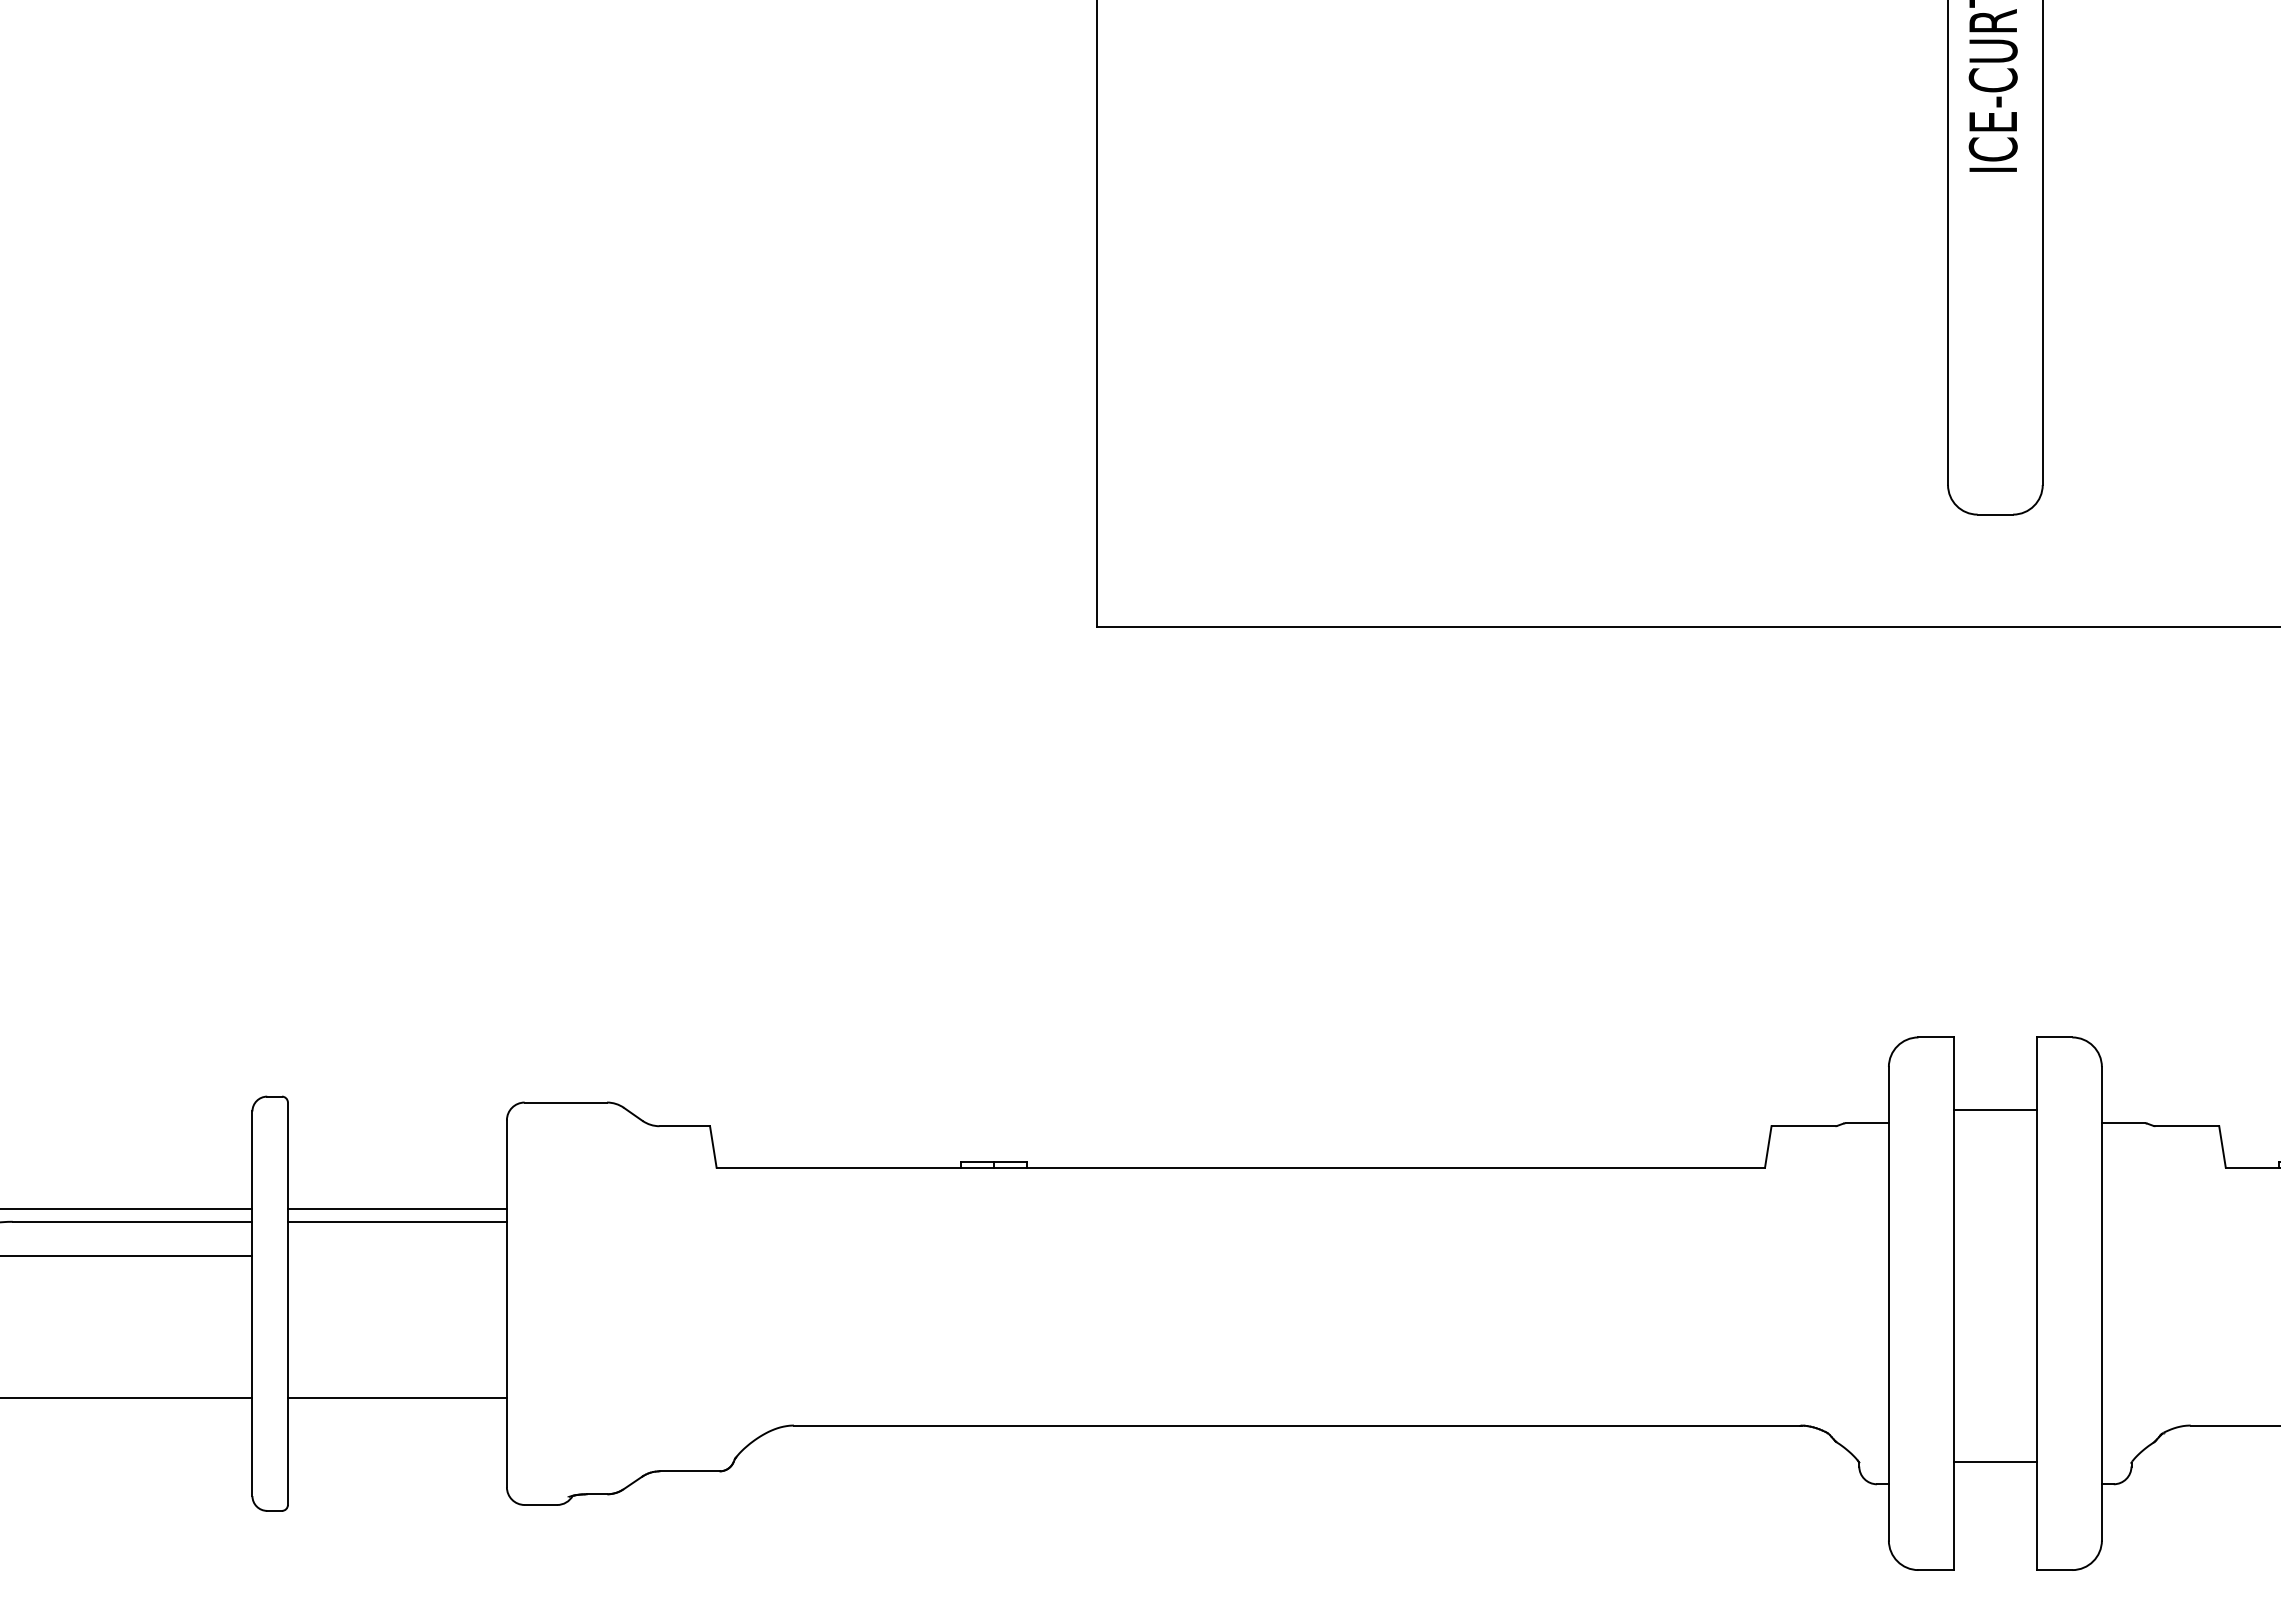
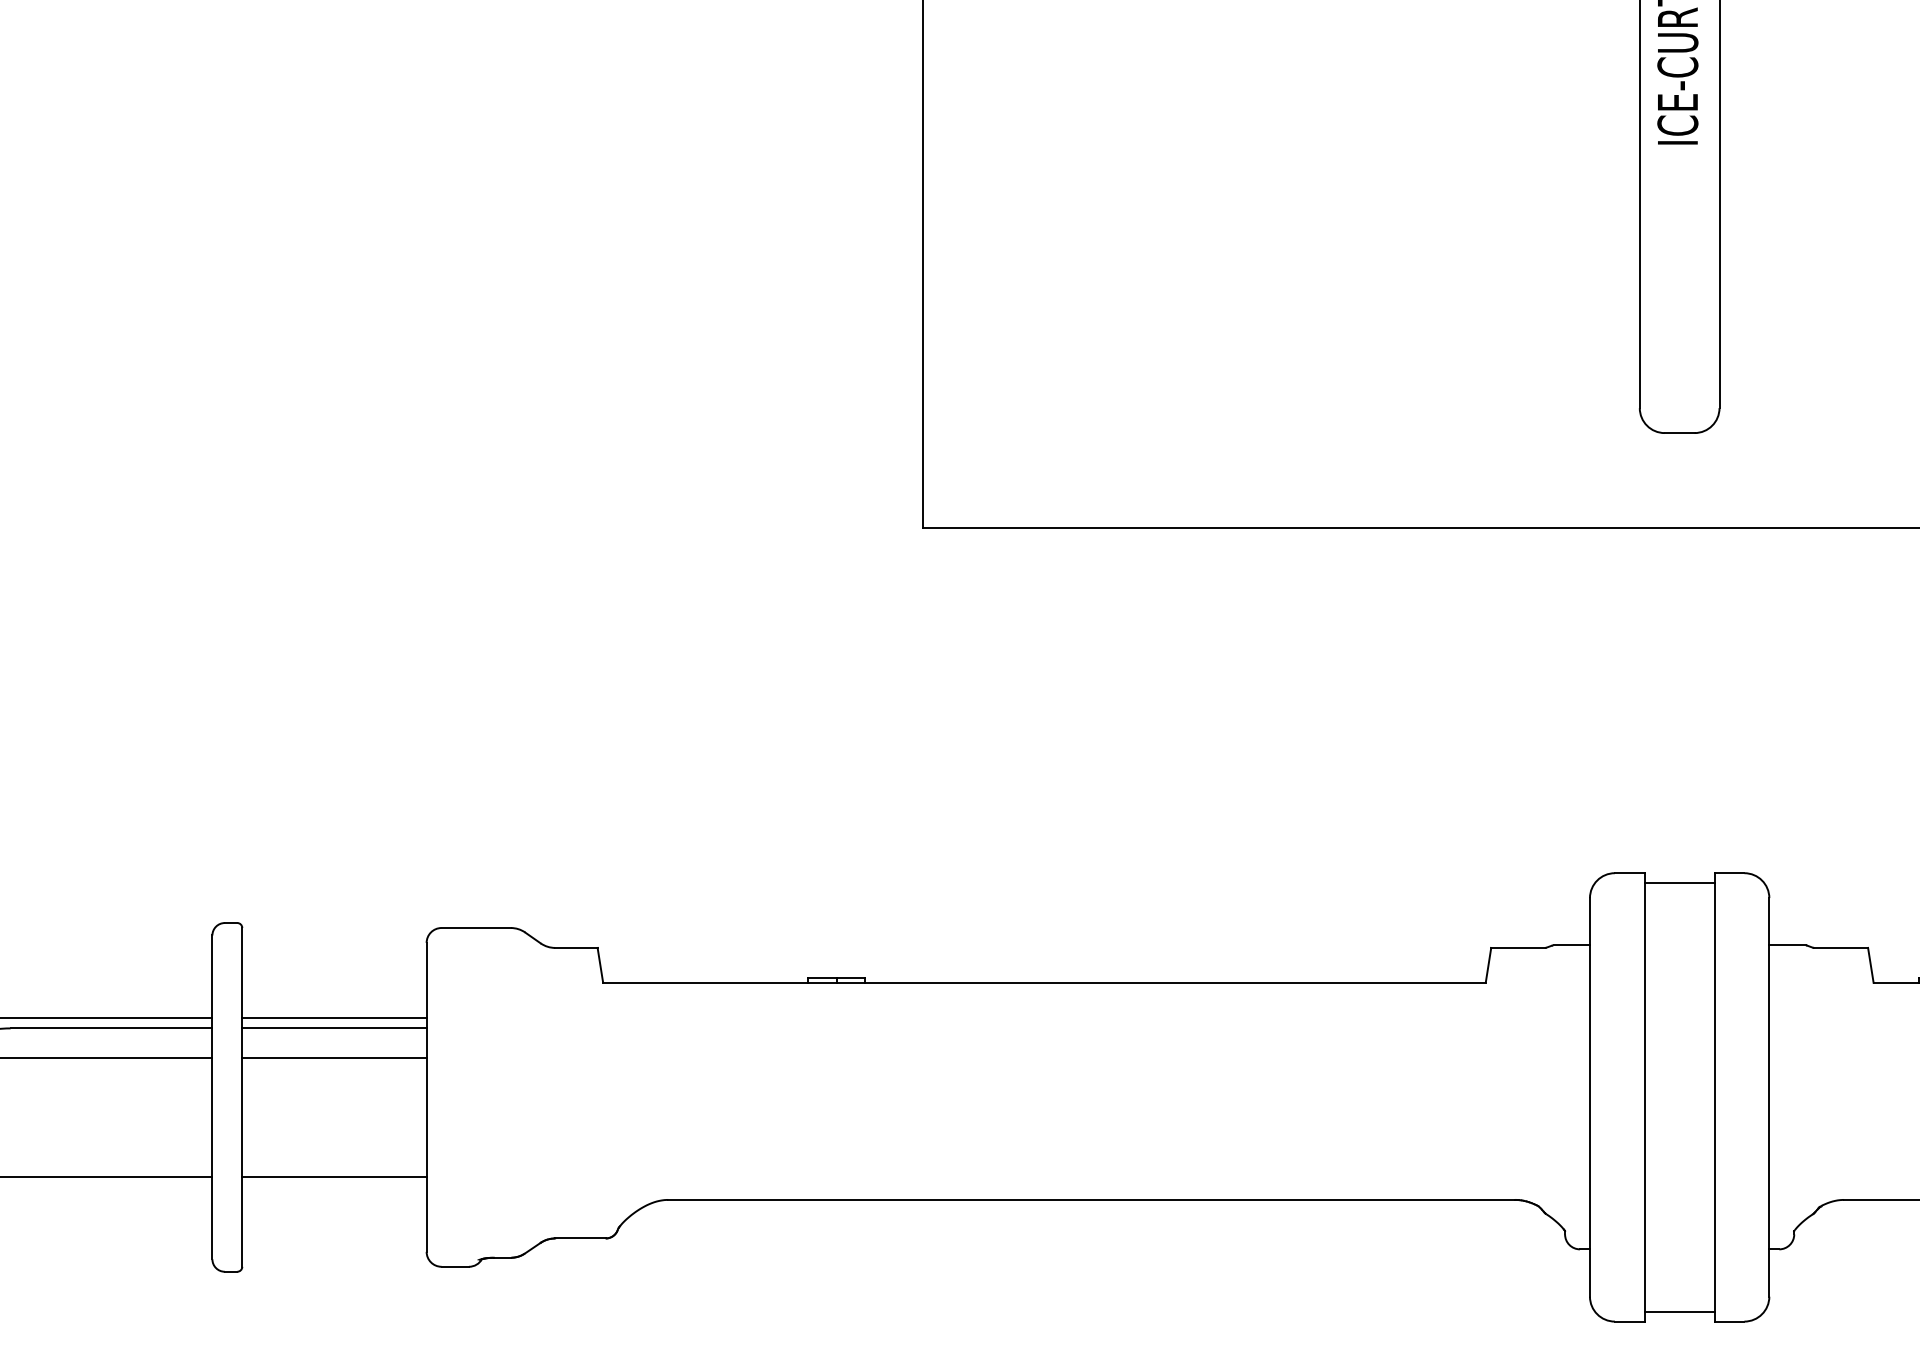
line: (1995, 1110) -> (1679, 883), moved
line: (397, 1256) -> (334, 1057), added
line: (1995, 1461) -> (1679, 1311), moved

